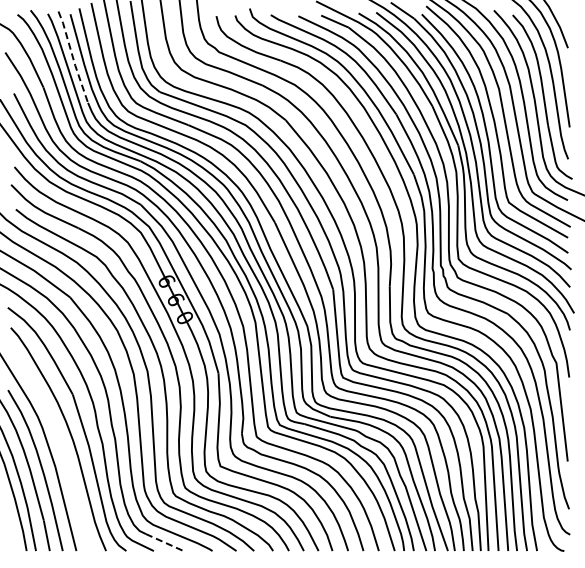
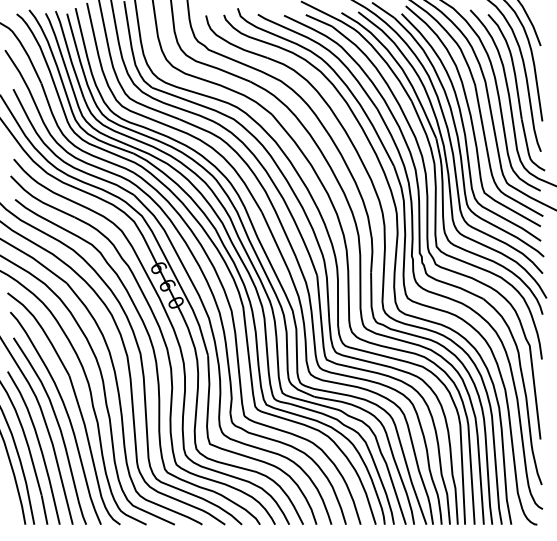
line: (72, 57) -> (69, 54), dashed -> solid
curve: (61, 449) -> (58, 428), added
line: (164, 542) -> (156, 516), dashed -> solid

